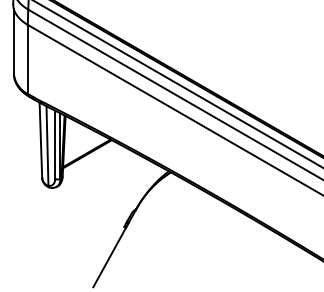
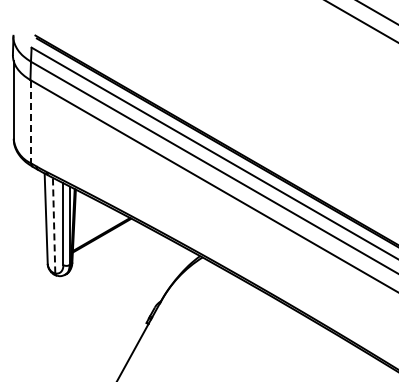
line: (28, 60) -> (31, 122), solid -> dashed
line: (47, 145) -> (54, 225), solid -> dashed

